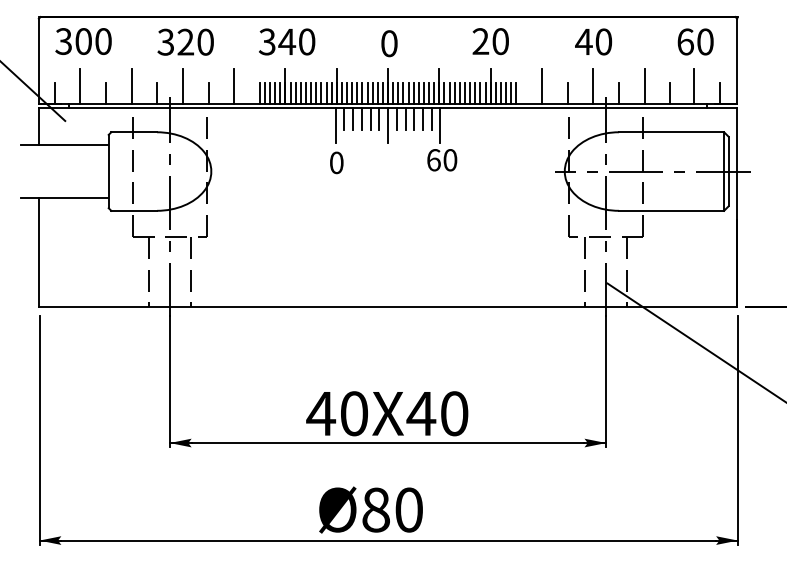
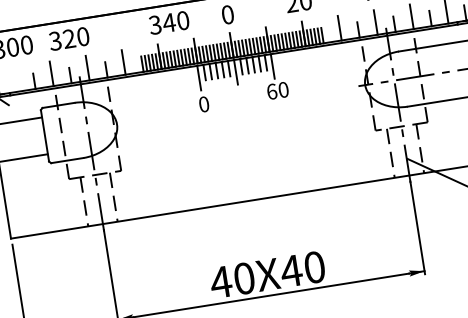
text: (185, 41) -> (69, 38), moved
text: (287, 41) -> (169, 22), moved
line: (80, 86) -> (15, 79), removed

